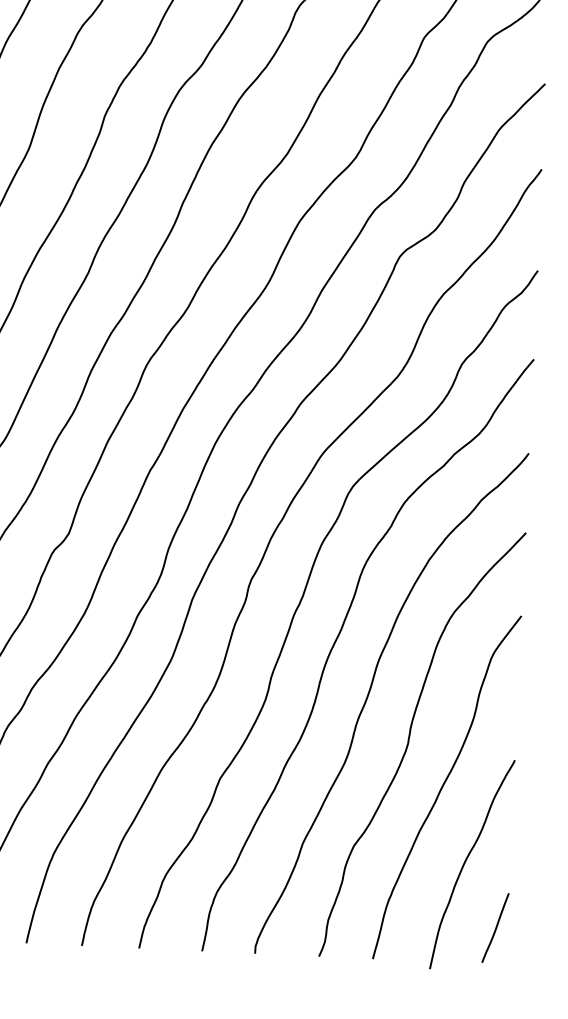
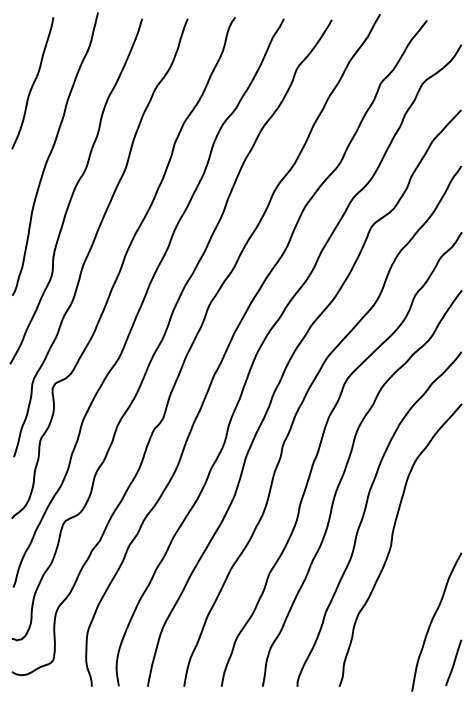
curve: (444, 785) -> (416, 571), removed

